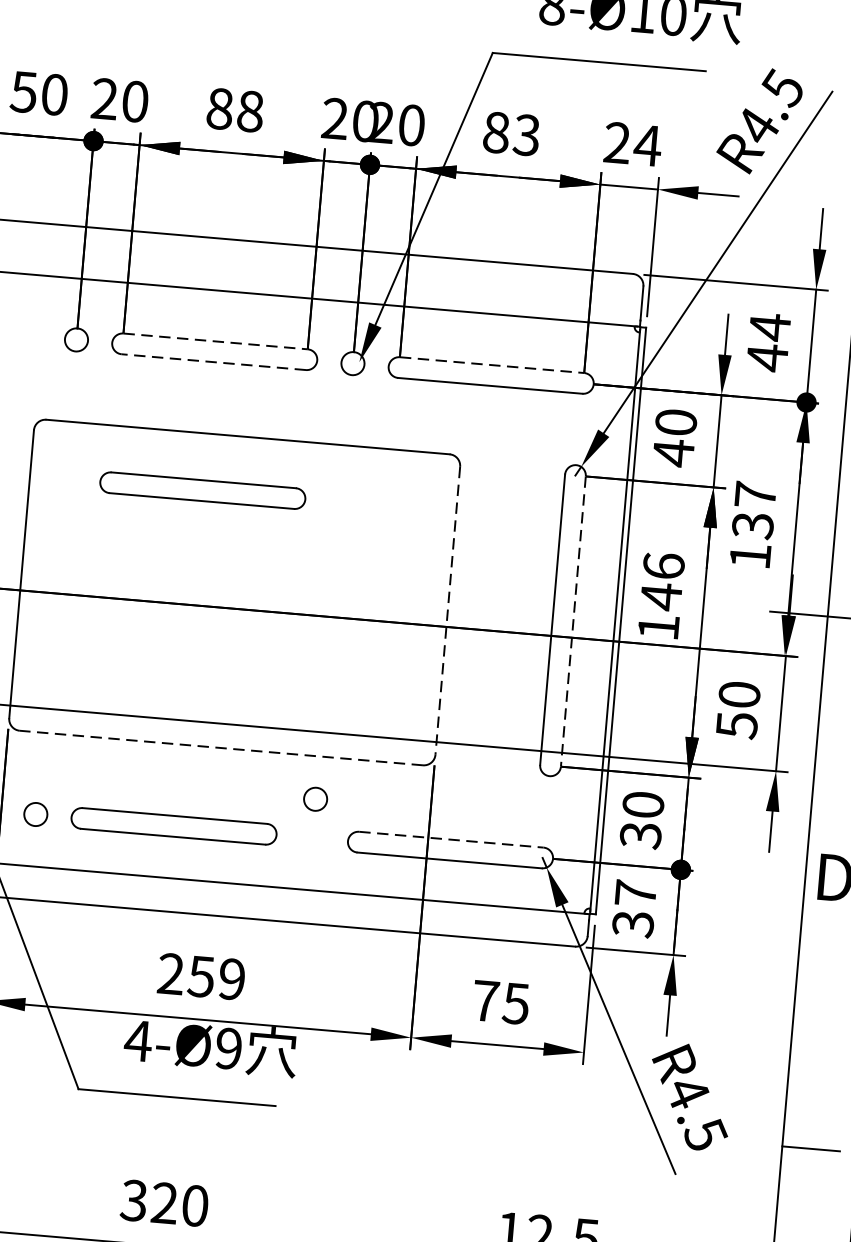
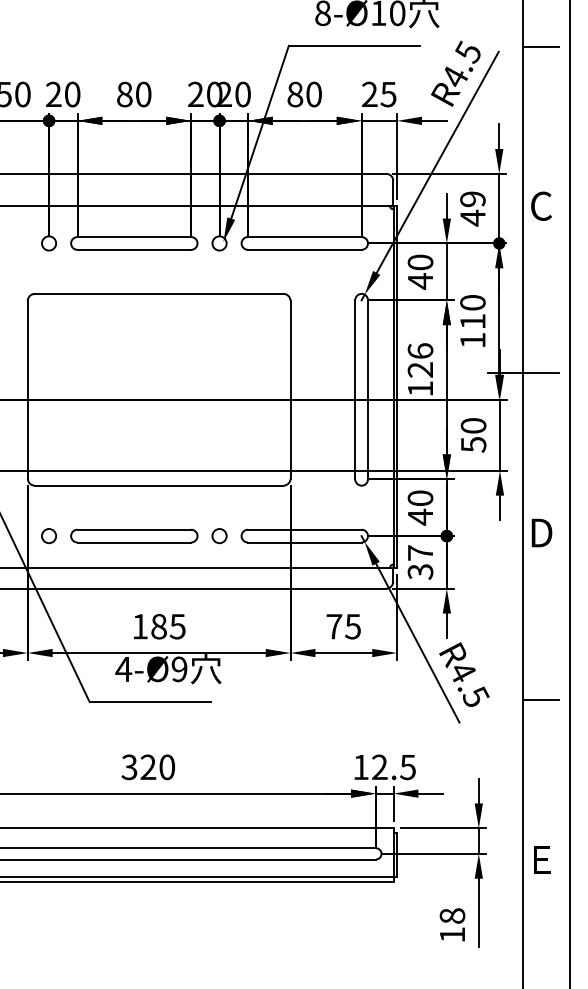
text: (250, 111) -> (143, 94), 88 -> 80
text: (526, 135) -> (313, 94), 83 -> 80
text: (647, 145) -> (388, 94), 24 -> 25
text: (769, 325) -> (472, 198), 44 -> 49
line: (215, 342) -> (134, 237), dashed -> solid
line: (214, 361) -> (134, 249), dashed -> solid
line: (491, 365) -> (304, 237), dashed -> solid
part: (203, 489) -> (134, 328), removed
text: (753, 510) -> (472, 312), 137 -> 110
text: (659, 595) -> (419, 369), 146 -> 126
line: (447, 610) -> (290, 389), dashed -> solid
line: (574, 622) -> (368, 390), dashed -> solid
line: (220, 747) -> (158, 485), dashed -> solid
circle: (315, 799) -> (219, 536), moved
text: (640, 834) -> (420, 516), 30 -> 40
line: (450, 839) -> (304, 529), dashed -> solid
text: (200, 976) -> (158, 626), 259 -> 185

